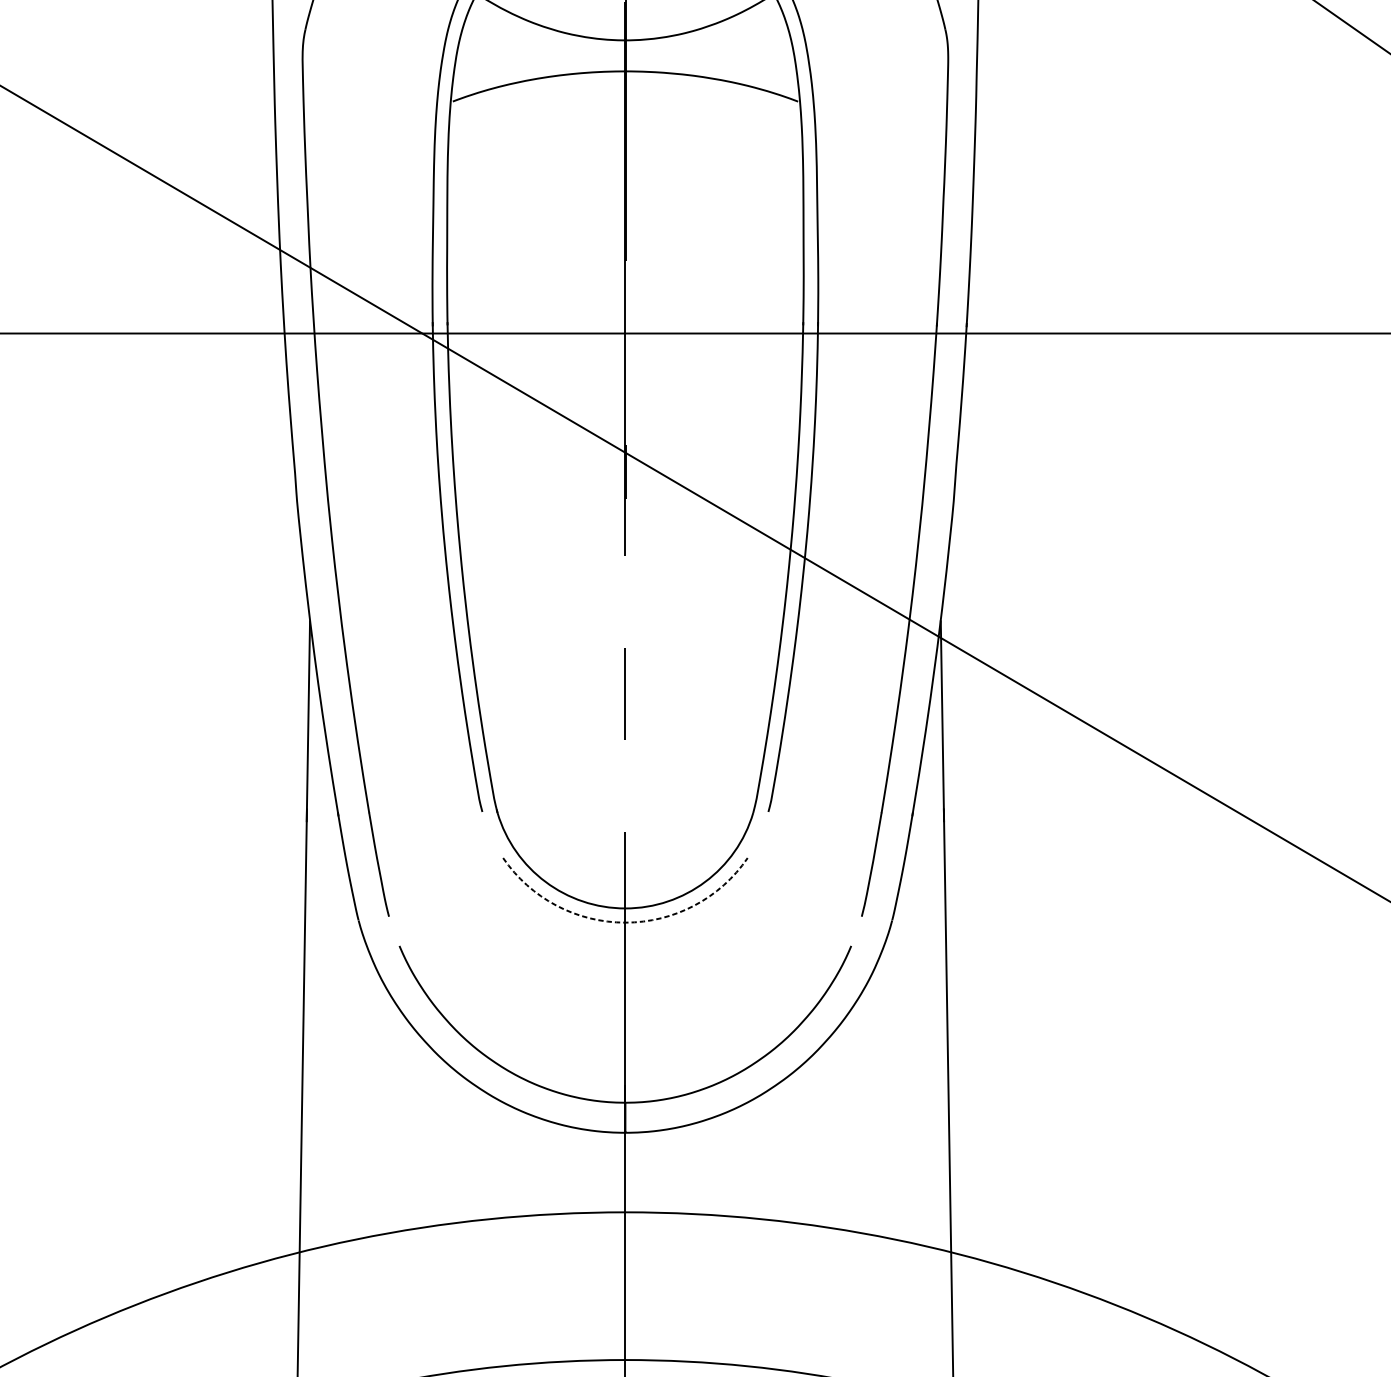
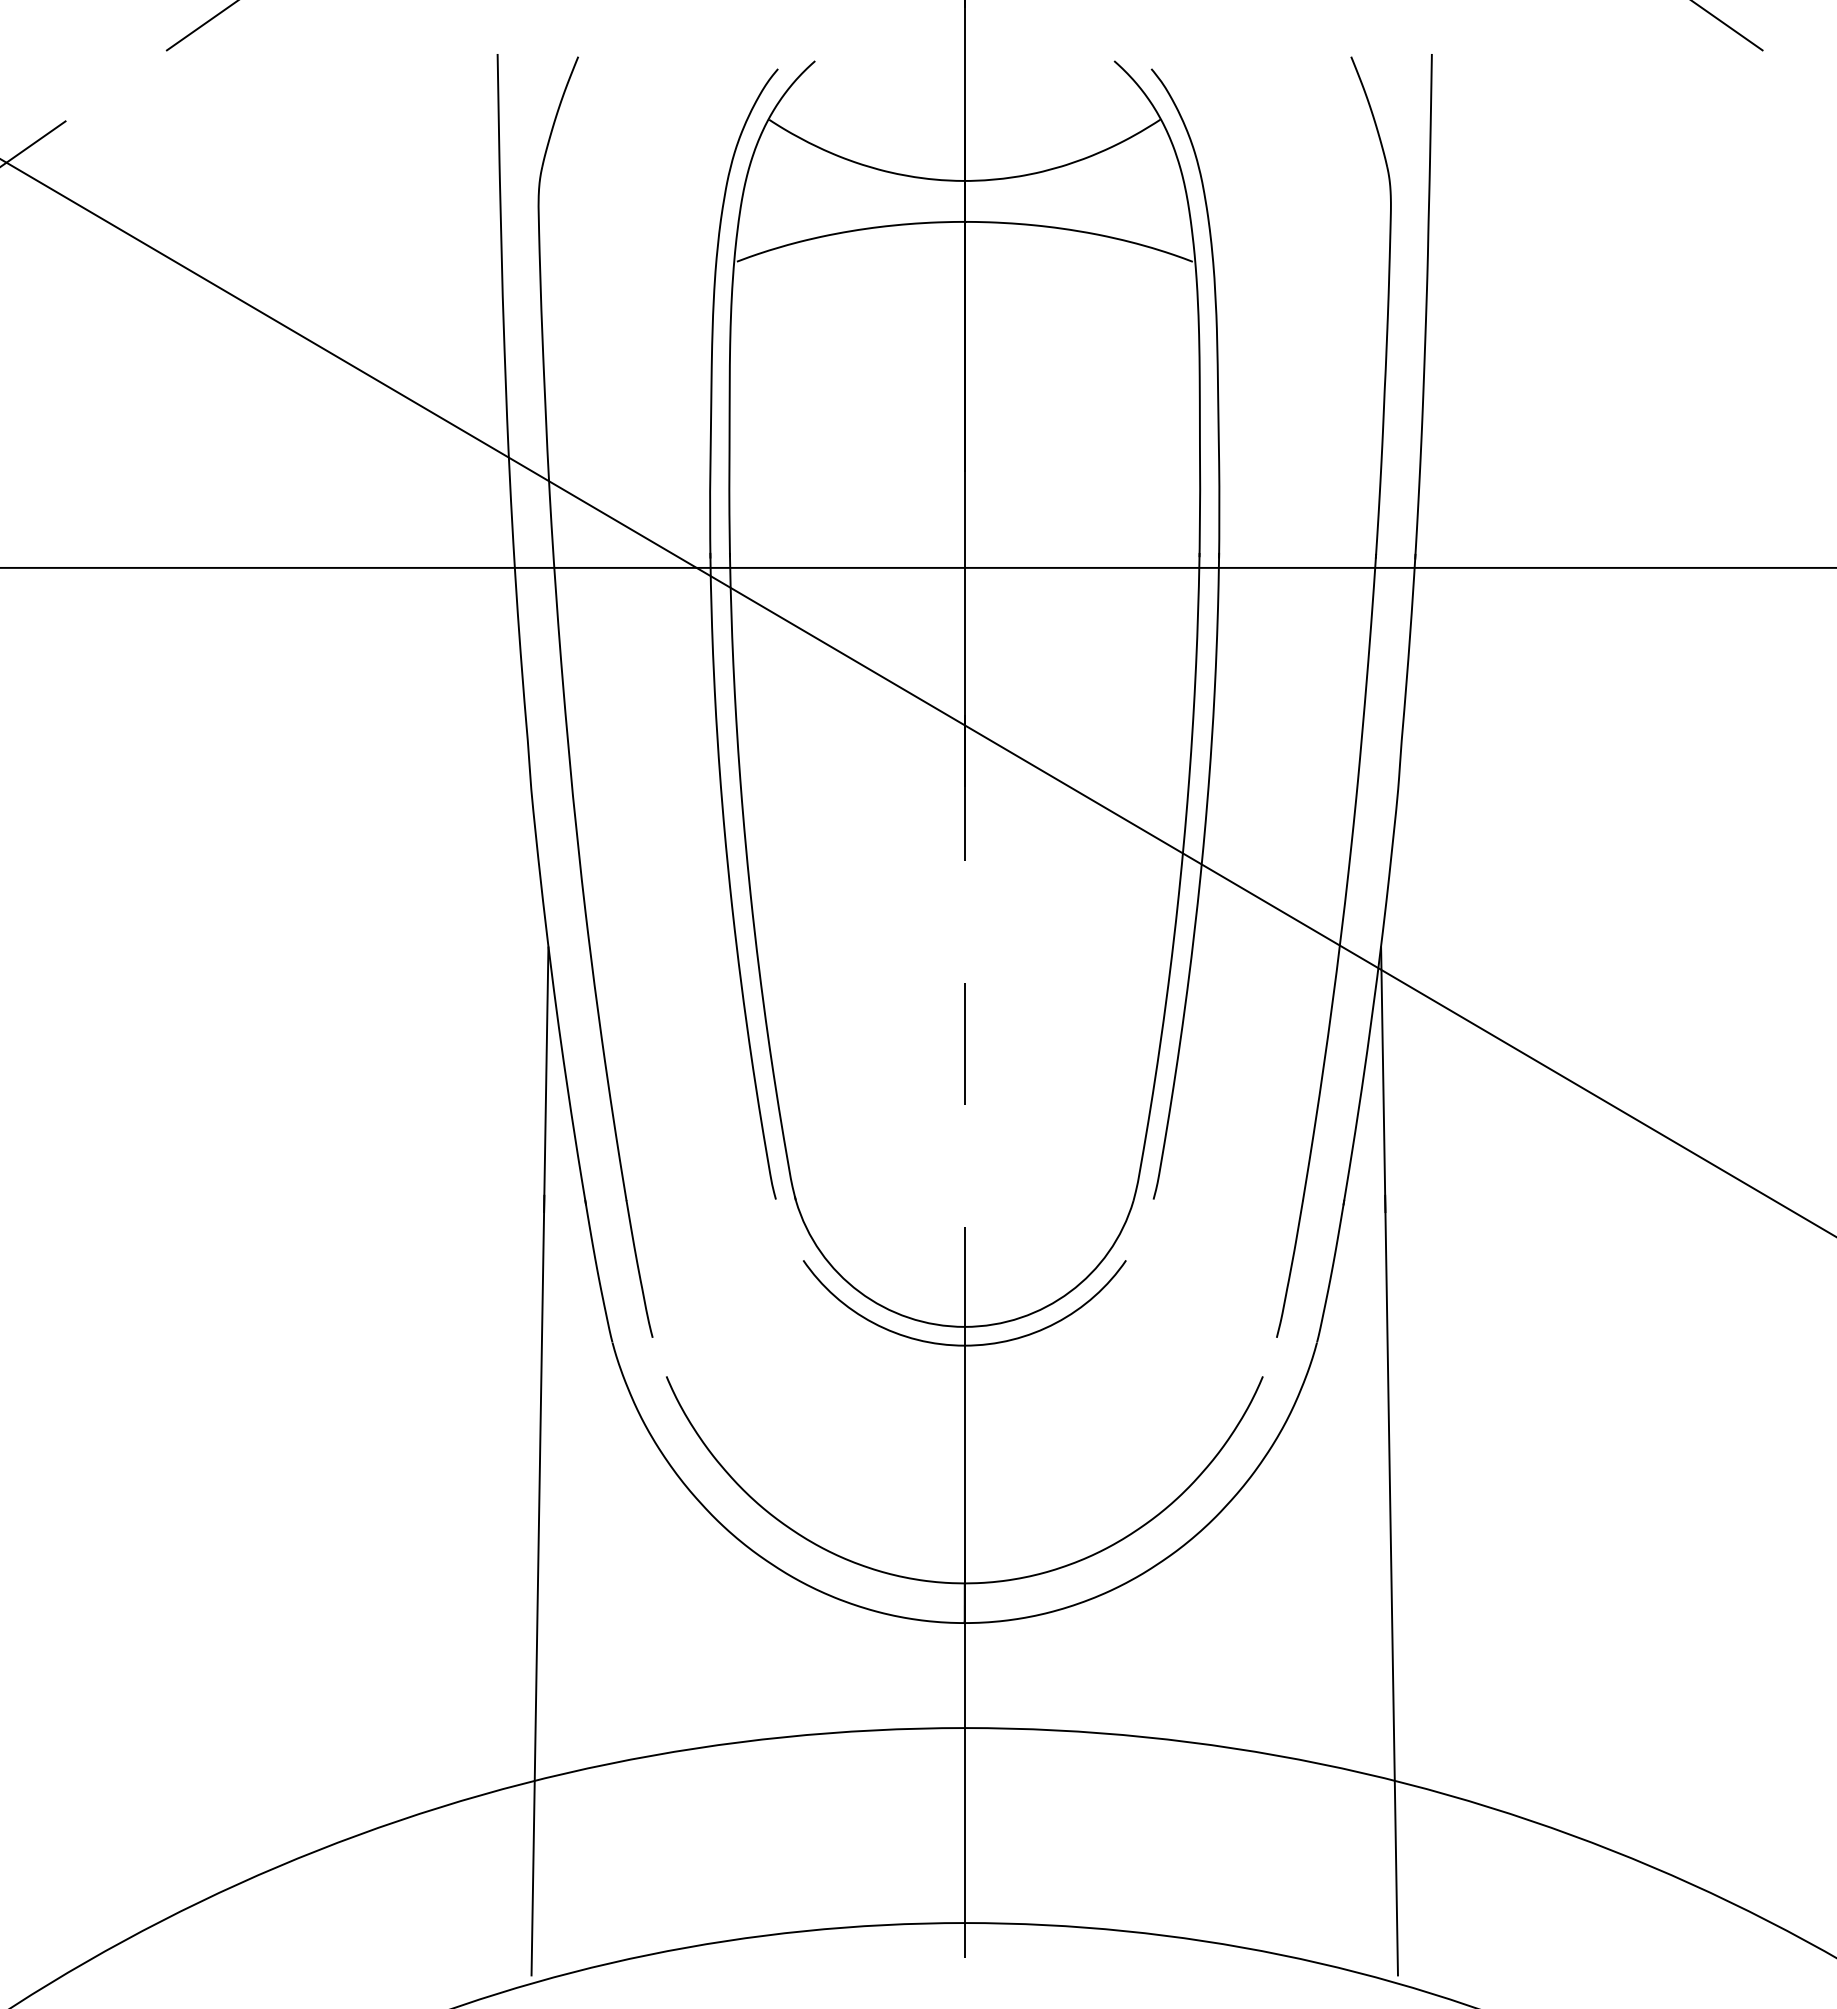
arc: (625, 922) -> (964, 1345), dashed -> solid

